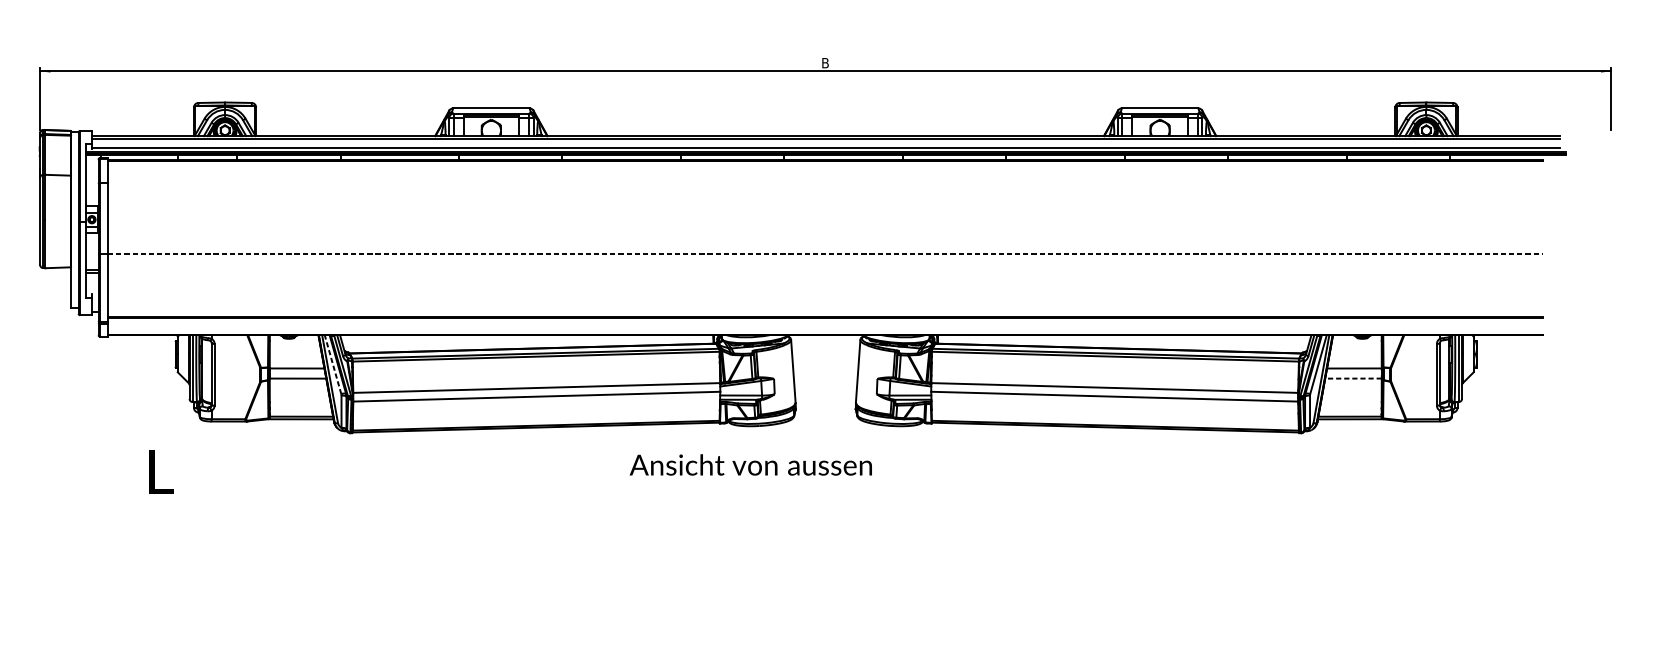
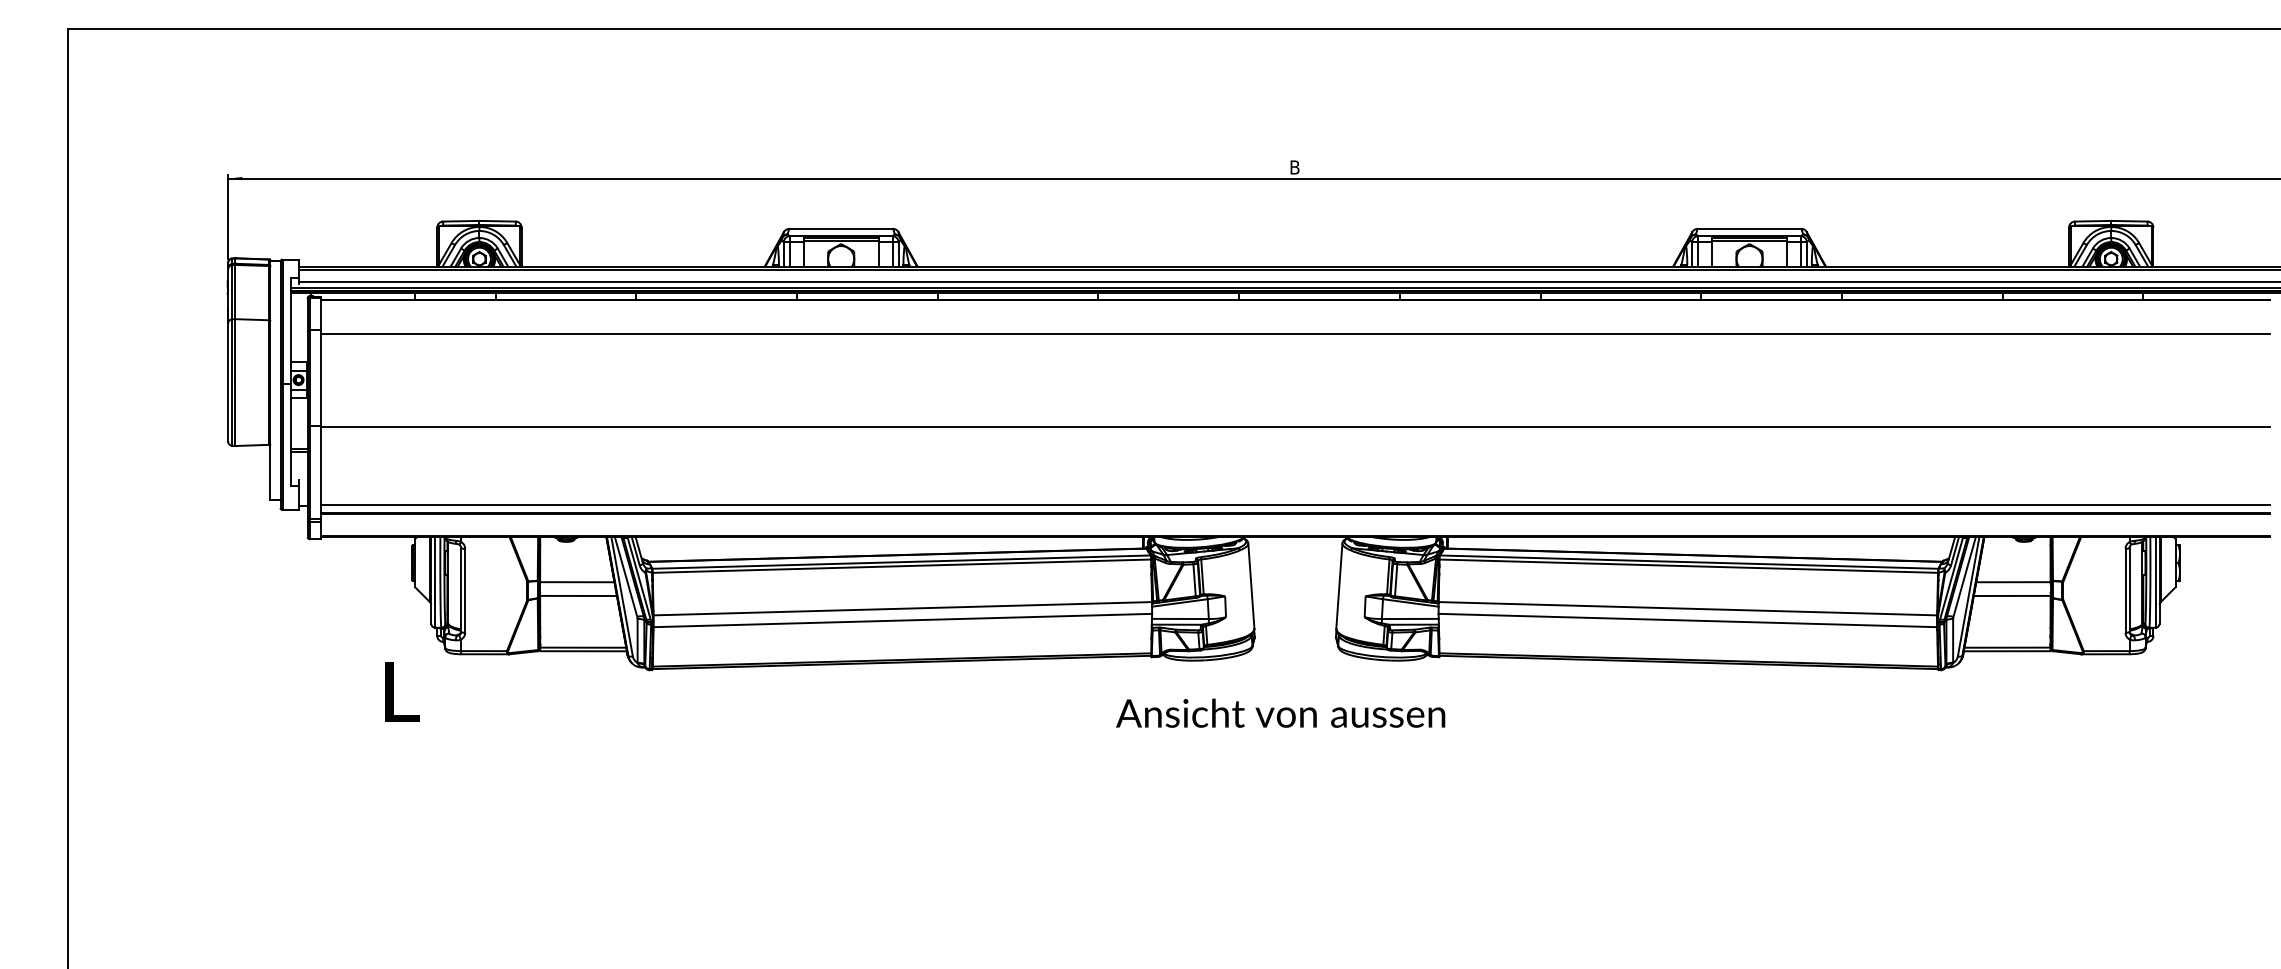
line: (825, 185) -> (1295, 333), added
line: (825, 254) -> (1295, 427), dashed -> solid
line: (825, 311) -> (1295, 504), added
line: (333, 364) -> (626, 576), dashed -> solid
line: (1352, 378) -> (2011, 595), dashed -> solid
text: (750, 464) -> (1280, 712), moved
text: (161, 471) -> (402, 691), moved

